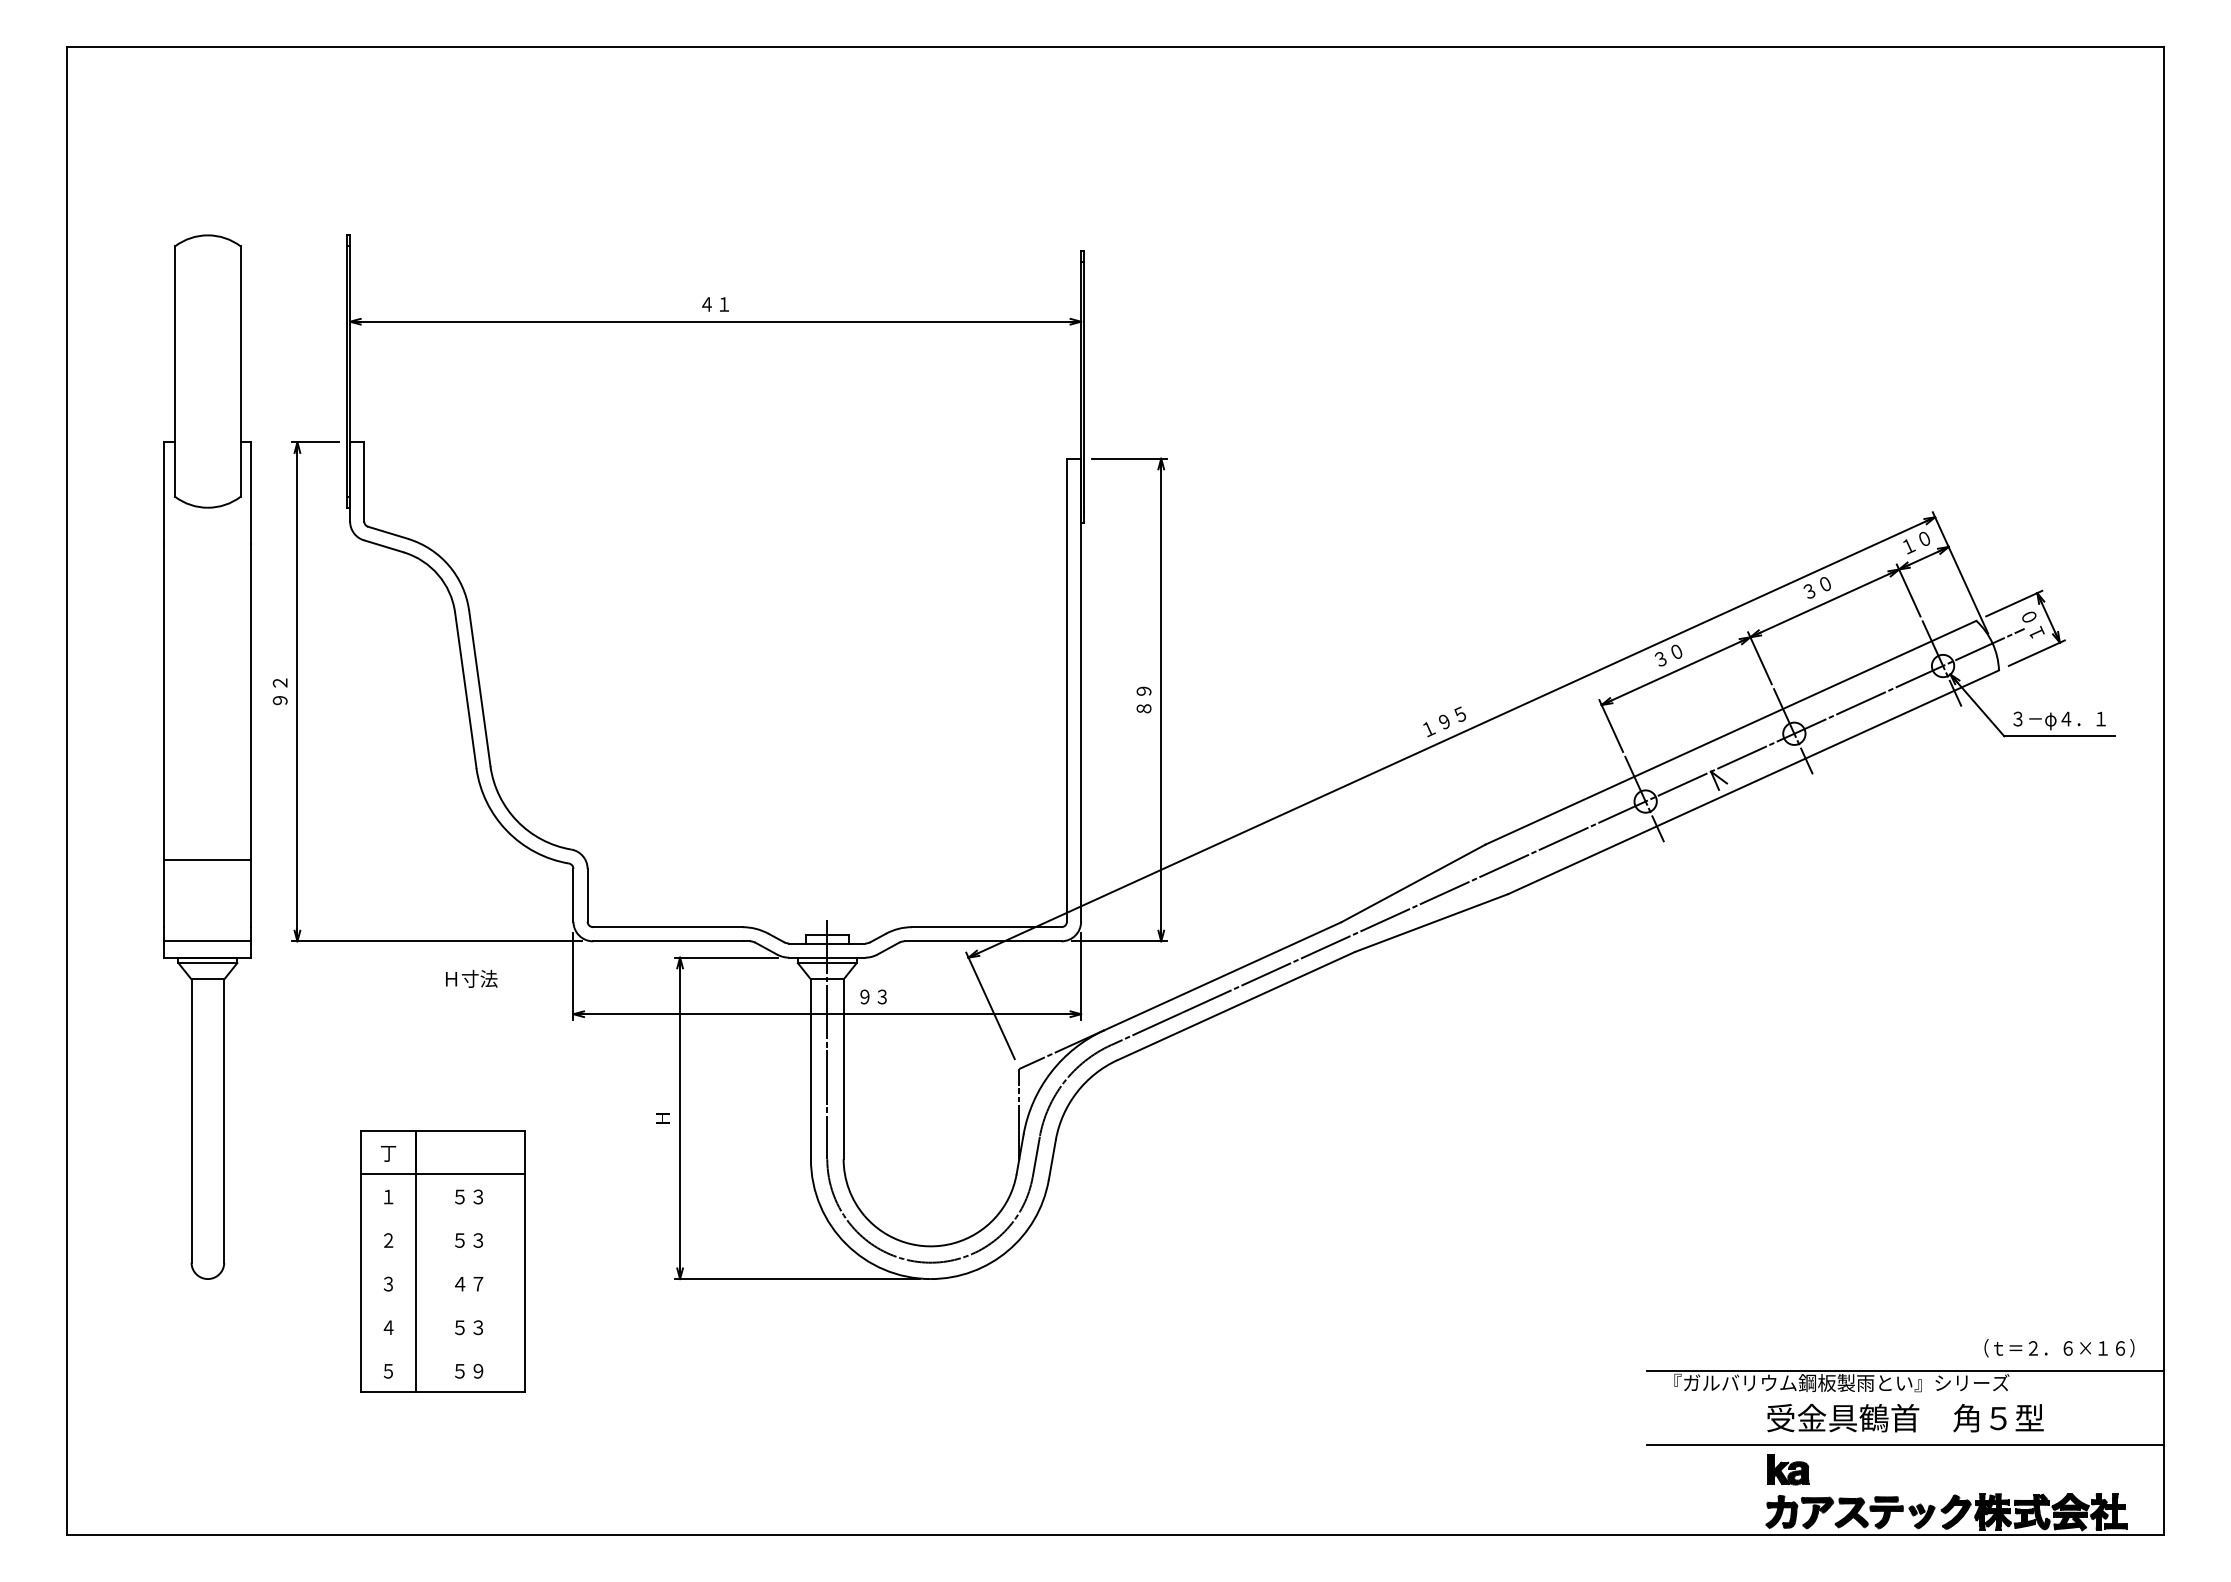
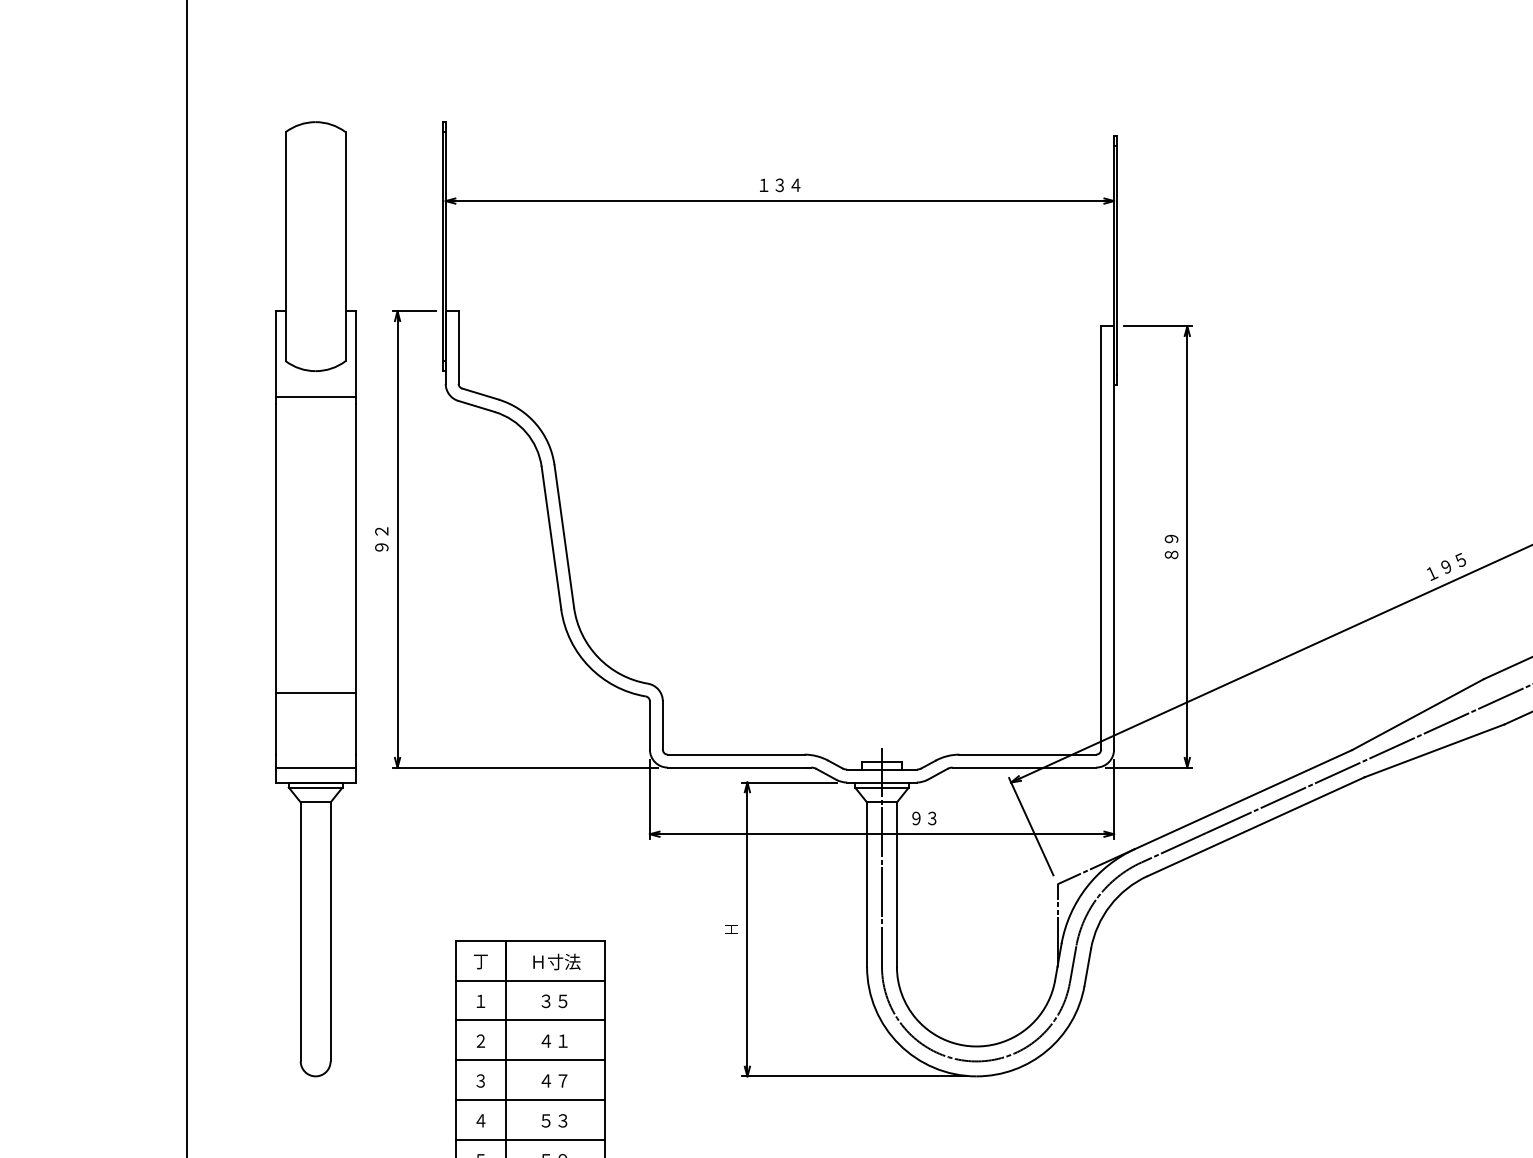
text: (715, 304) -> (779, 185), ４１ -> １３４
line: (207, 536) -> (315, 397), added
text: (471, 978) -> (556, 961), moved
text: (469, 1196) -> (554, 1000), ５３ -> ３５
line: (442, 1217) -> (530, 1020), added
text: (469, 1240) -> (554, 1041), ５３ -> ４１
line: (442, 1261) -> (530, 1060), added
line: (442, 1305) -> (530, 1100), added
line: (442, 1348) -> (530, 1139), added

